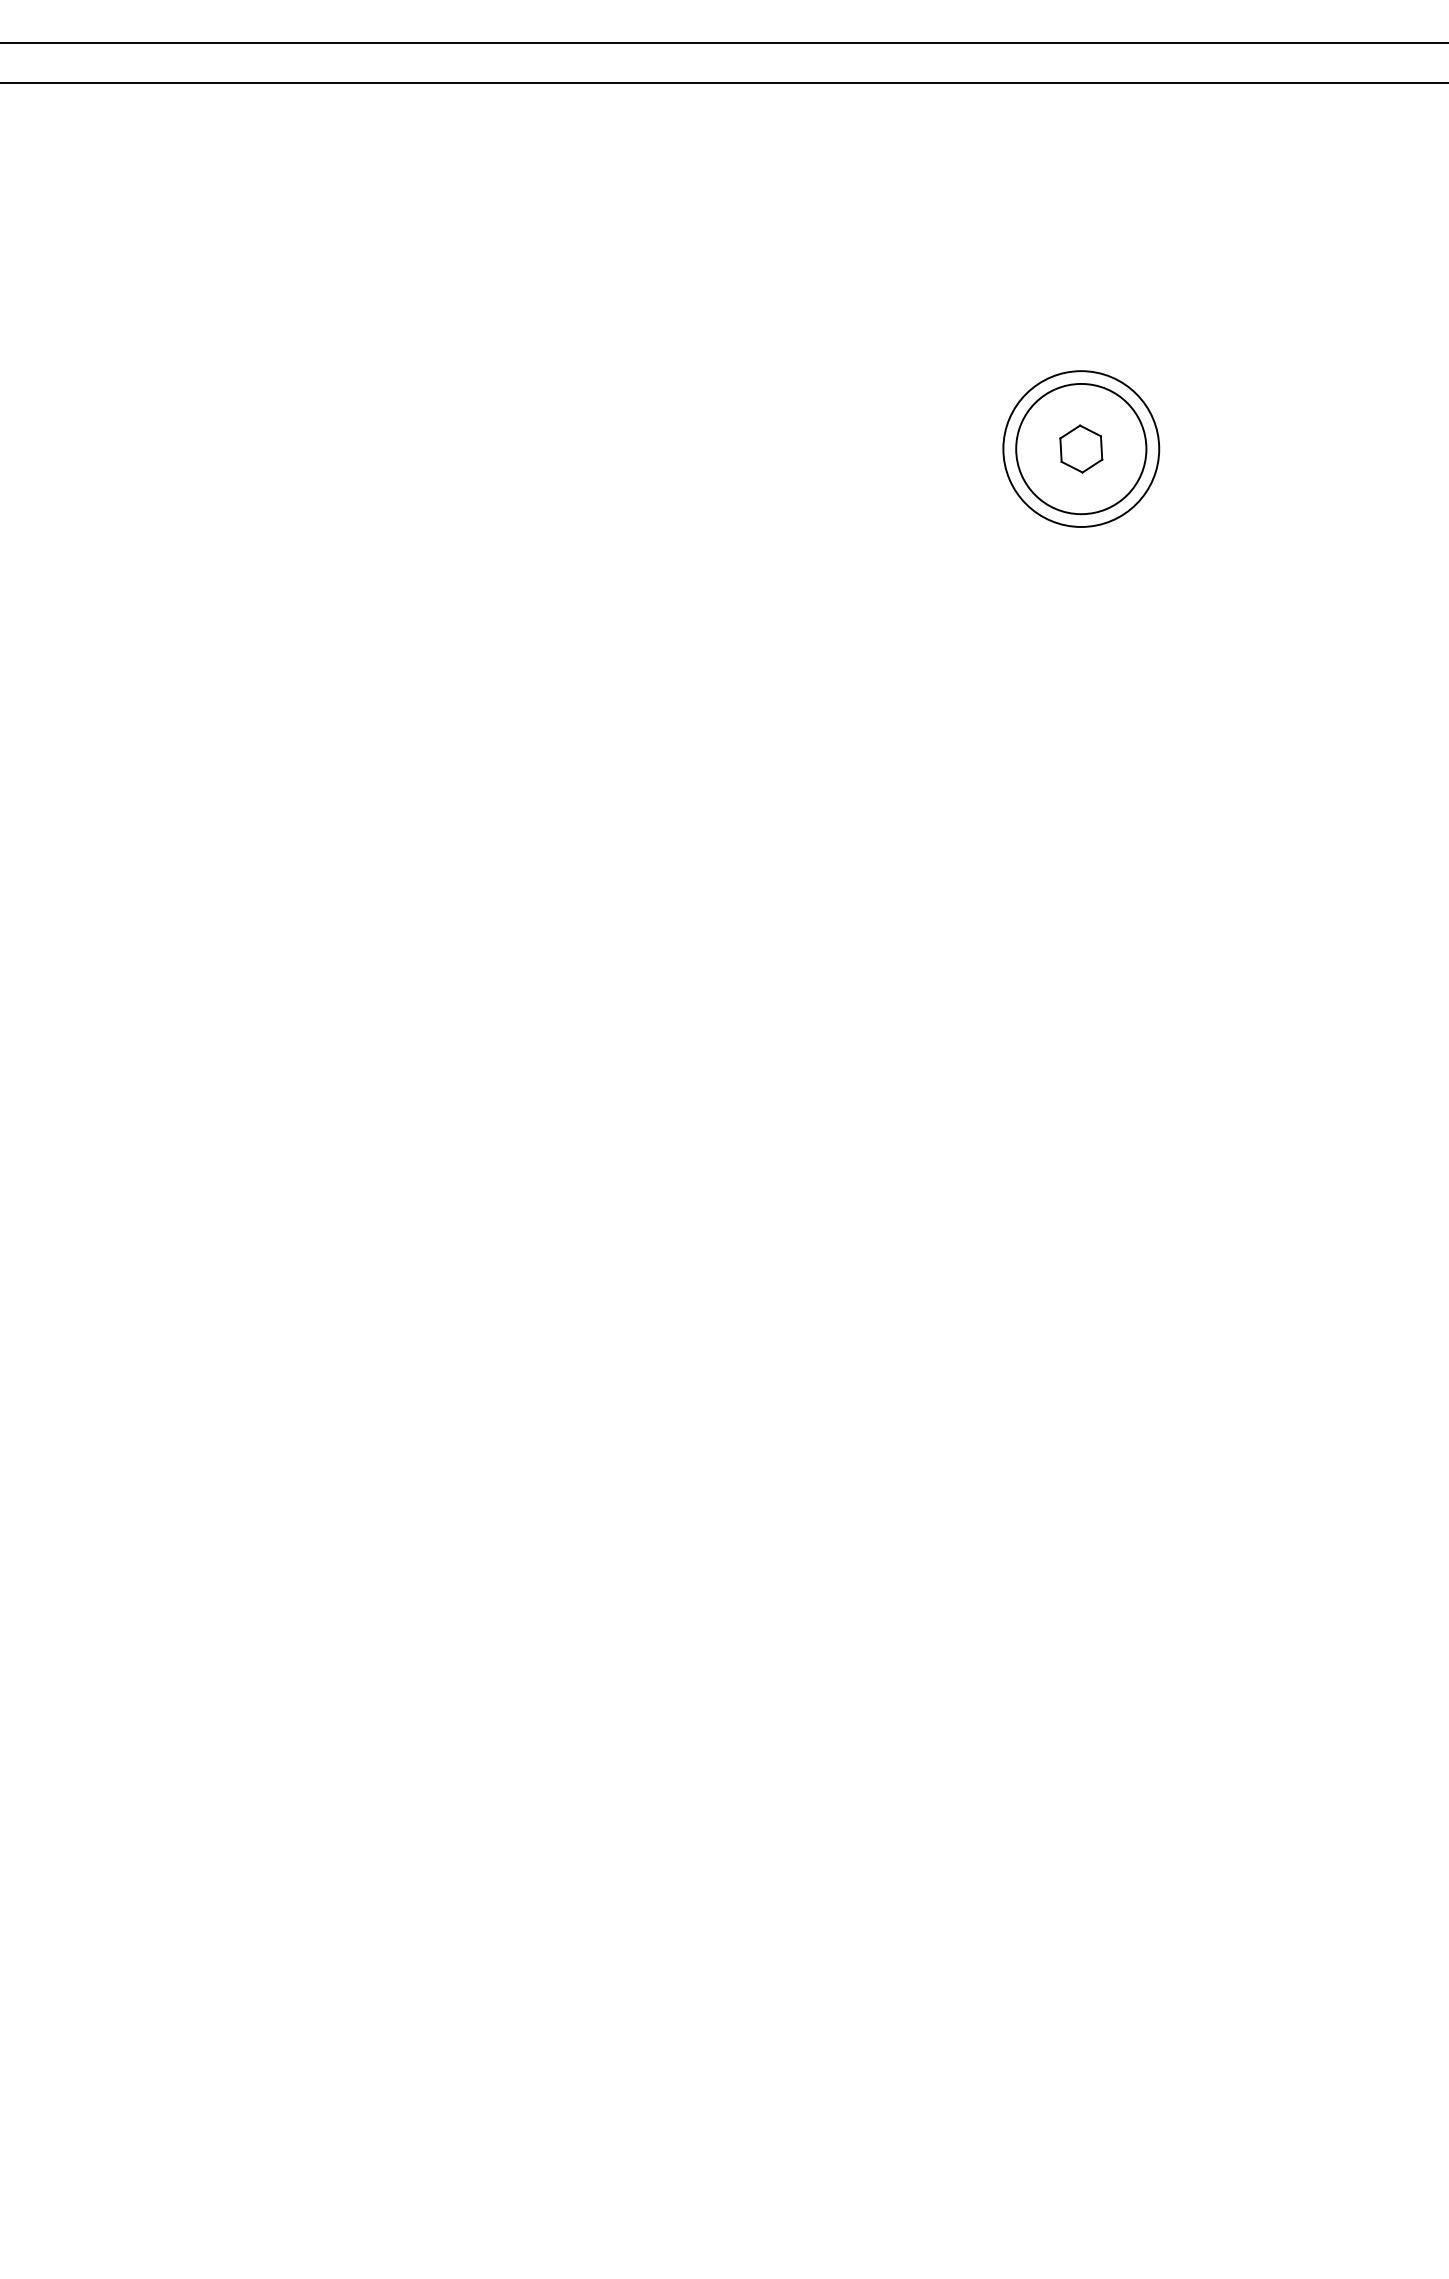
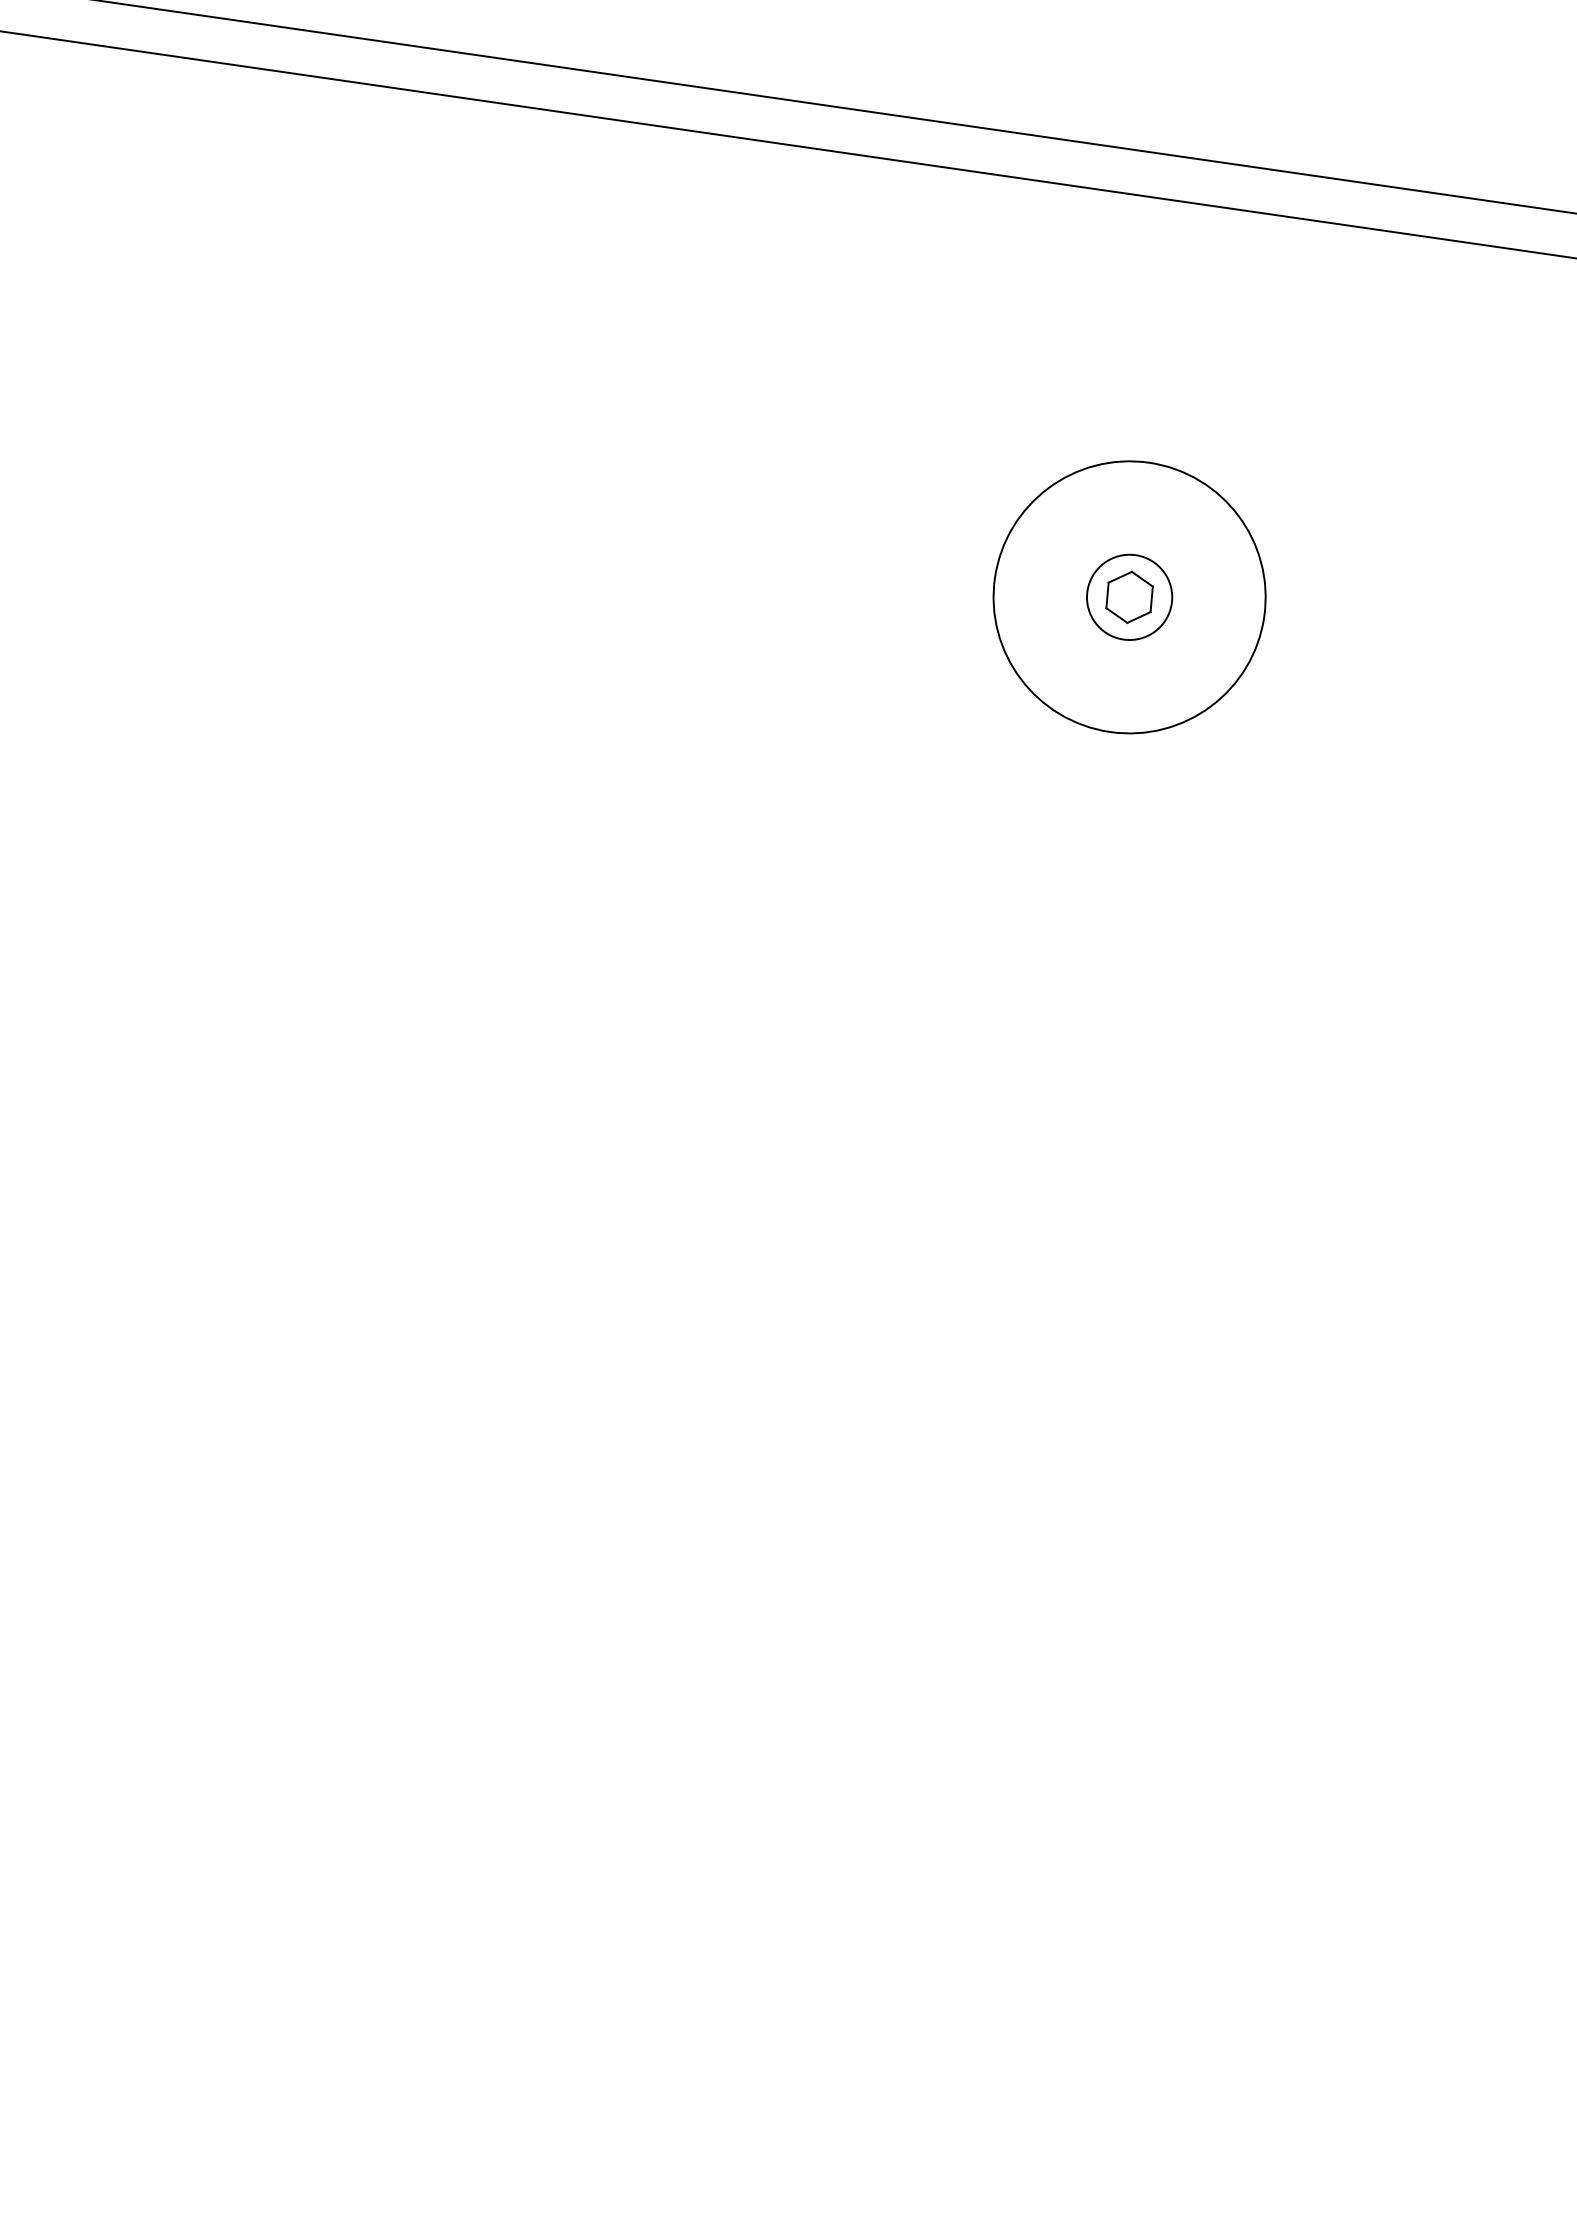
circle: (1081, 448) -> (1129, 596), size x0.6
circle: (1081, 448) -> (1129, 596), size x1.6

